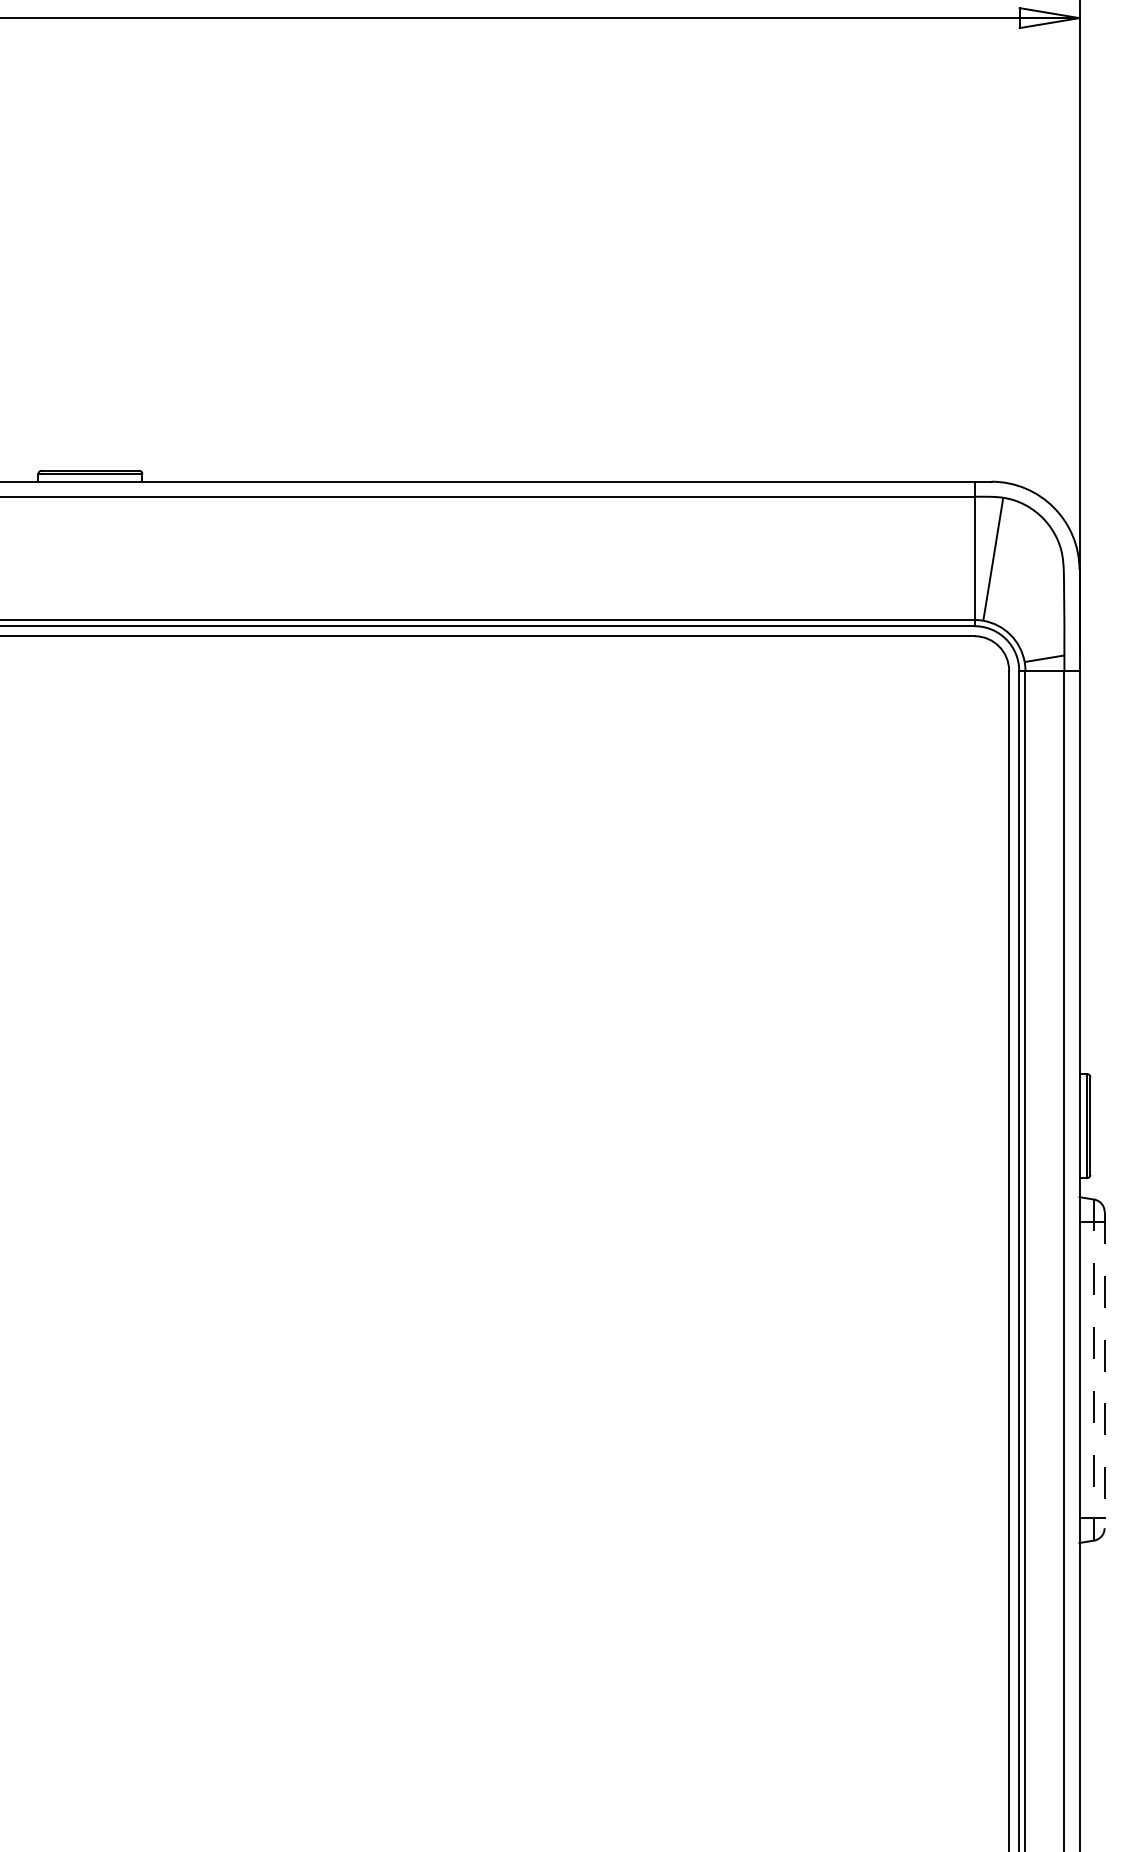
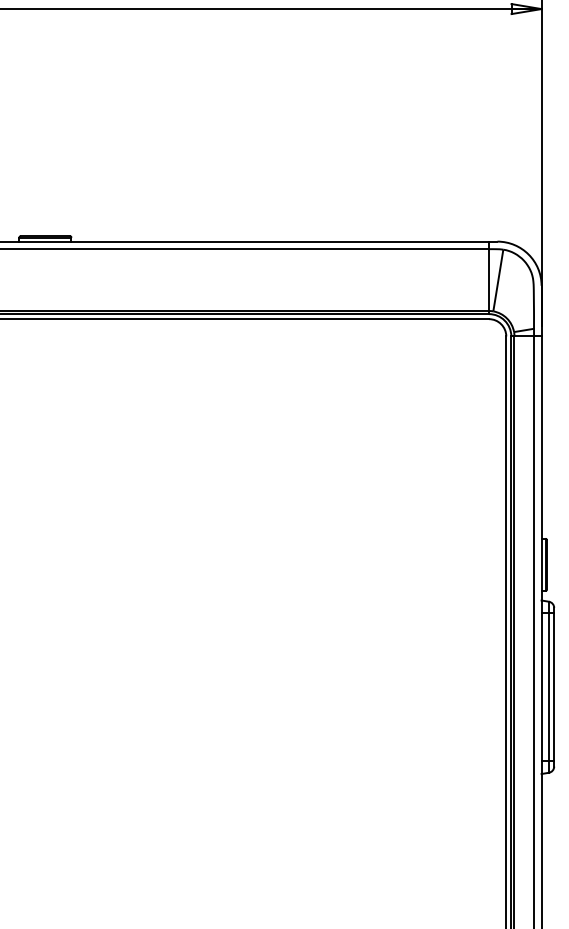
line: (1093, 1370) -> (548, 687), dashed -> solid
line: (1105, 1370) -> (554, 687), dashed -> solid

